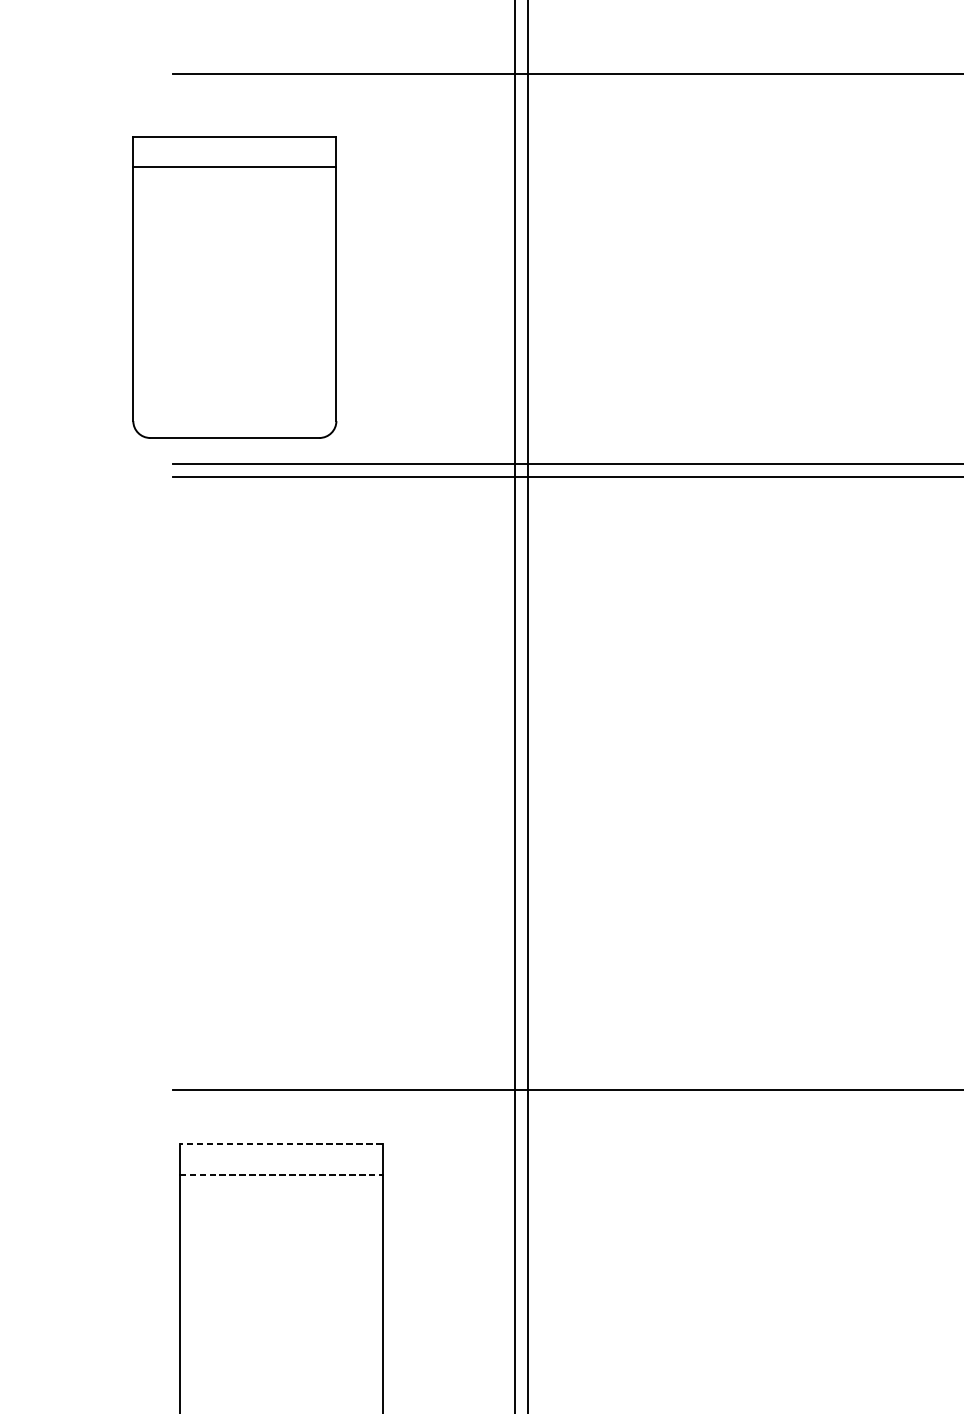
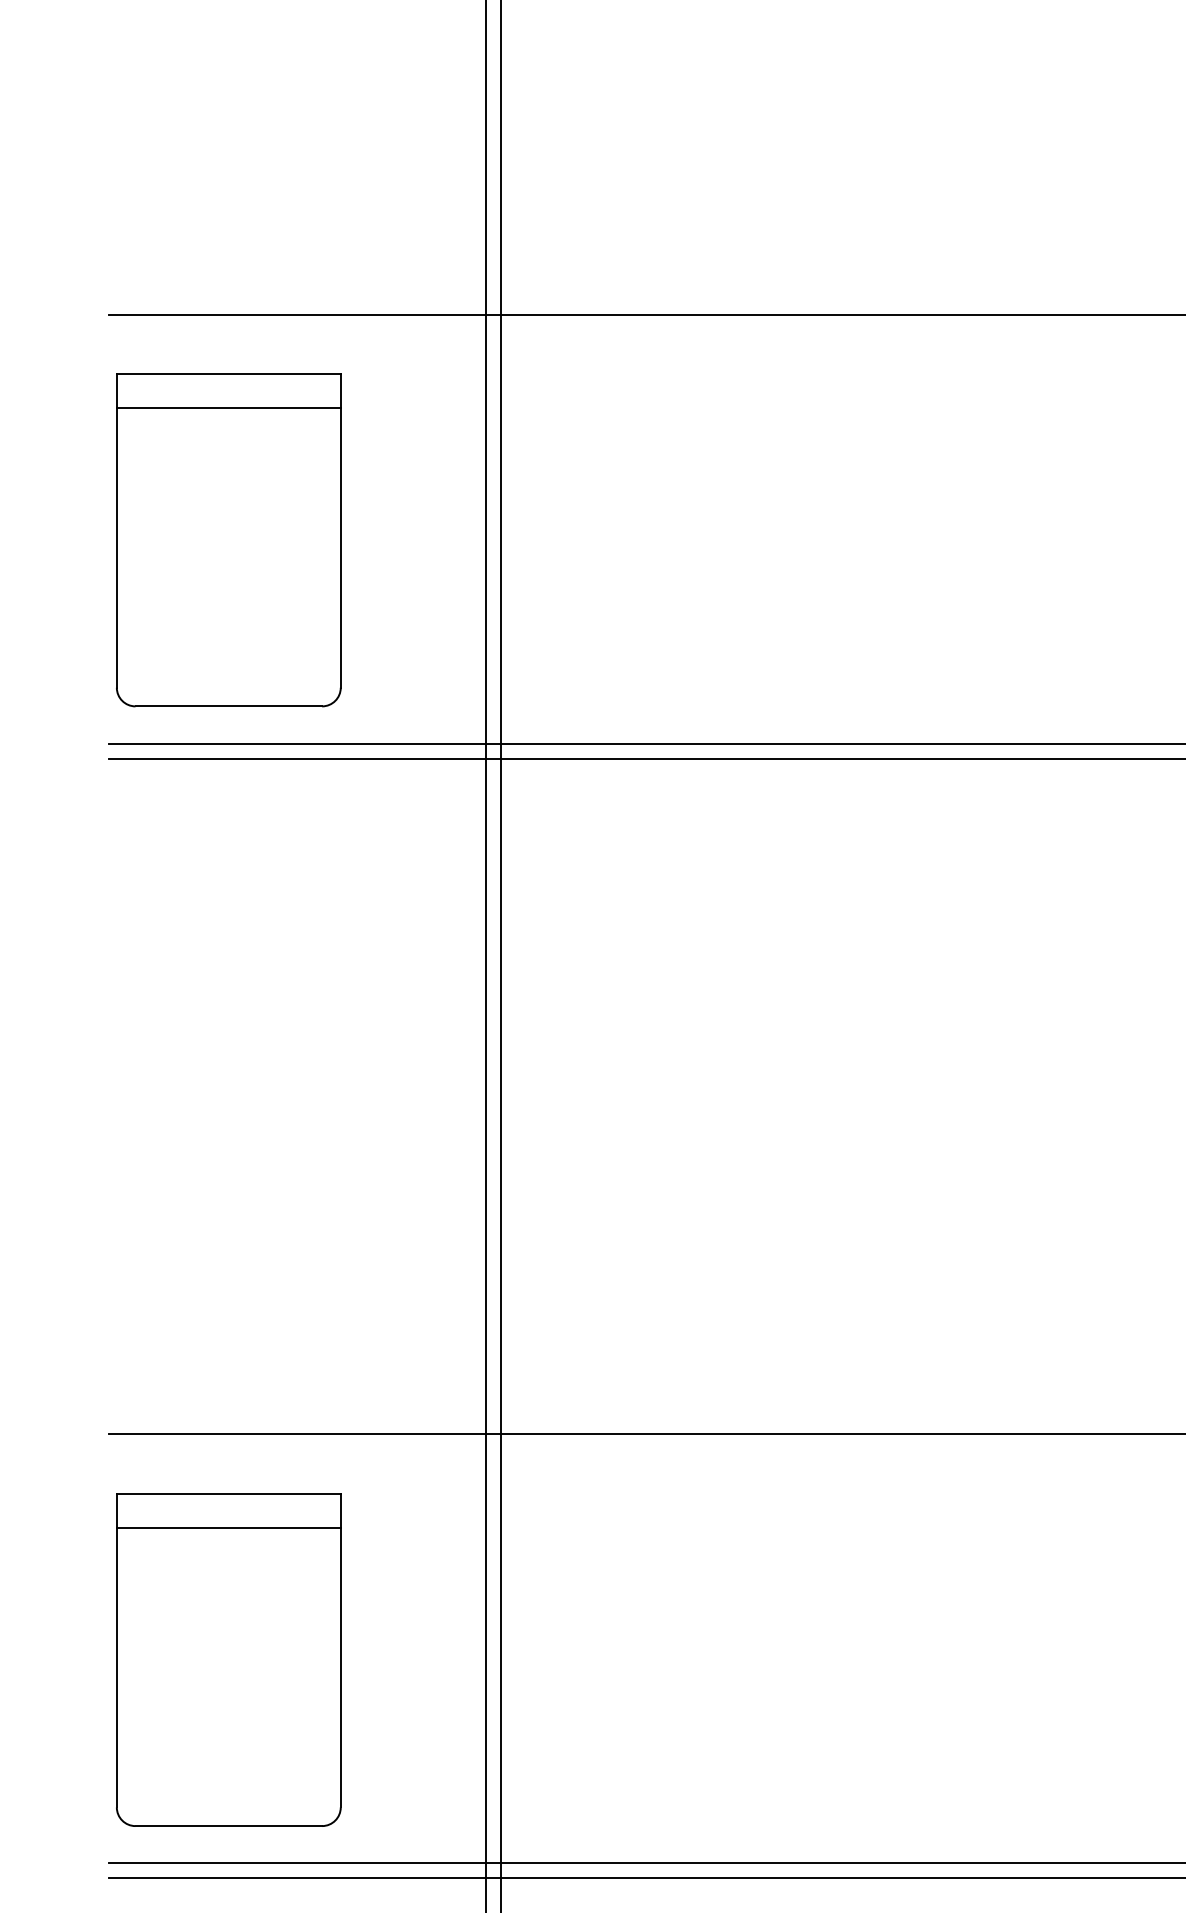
part: (234, 287) -> (228, 540), moved
line: (280, 1143) -> (228, 1493), dashed -> solid
line: (280, 1174) -> (228, 1527), dashed -> solid

